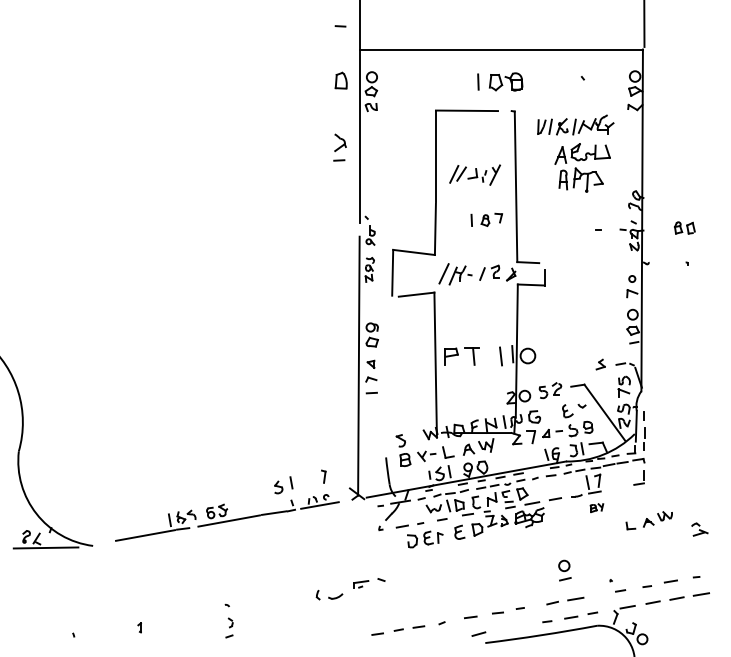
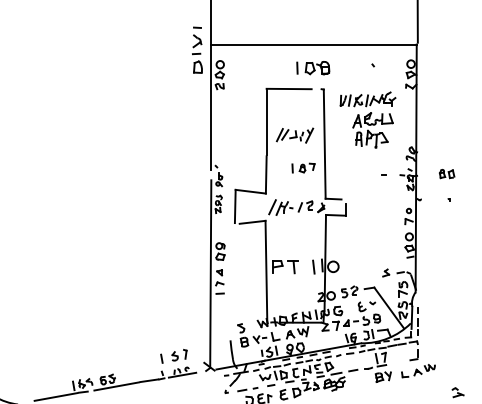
part: (339, 147) -> (196, 44), moved
part: (278, 487) -> (174, 356), moved
part: (596, 507) -> (383, 376), size x1.67
part: (648, 520) -> (417, 370), moved

